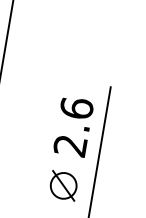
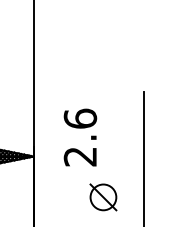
text: (73, 126) -> (80, 137), moved
part: (63, 185) -> (103, 197), moved

